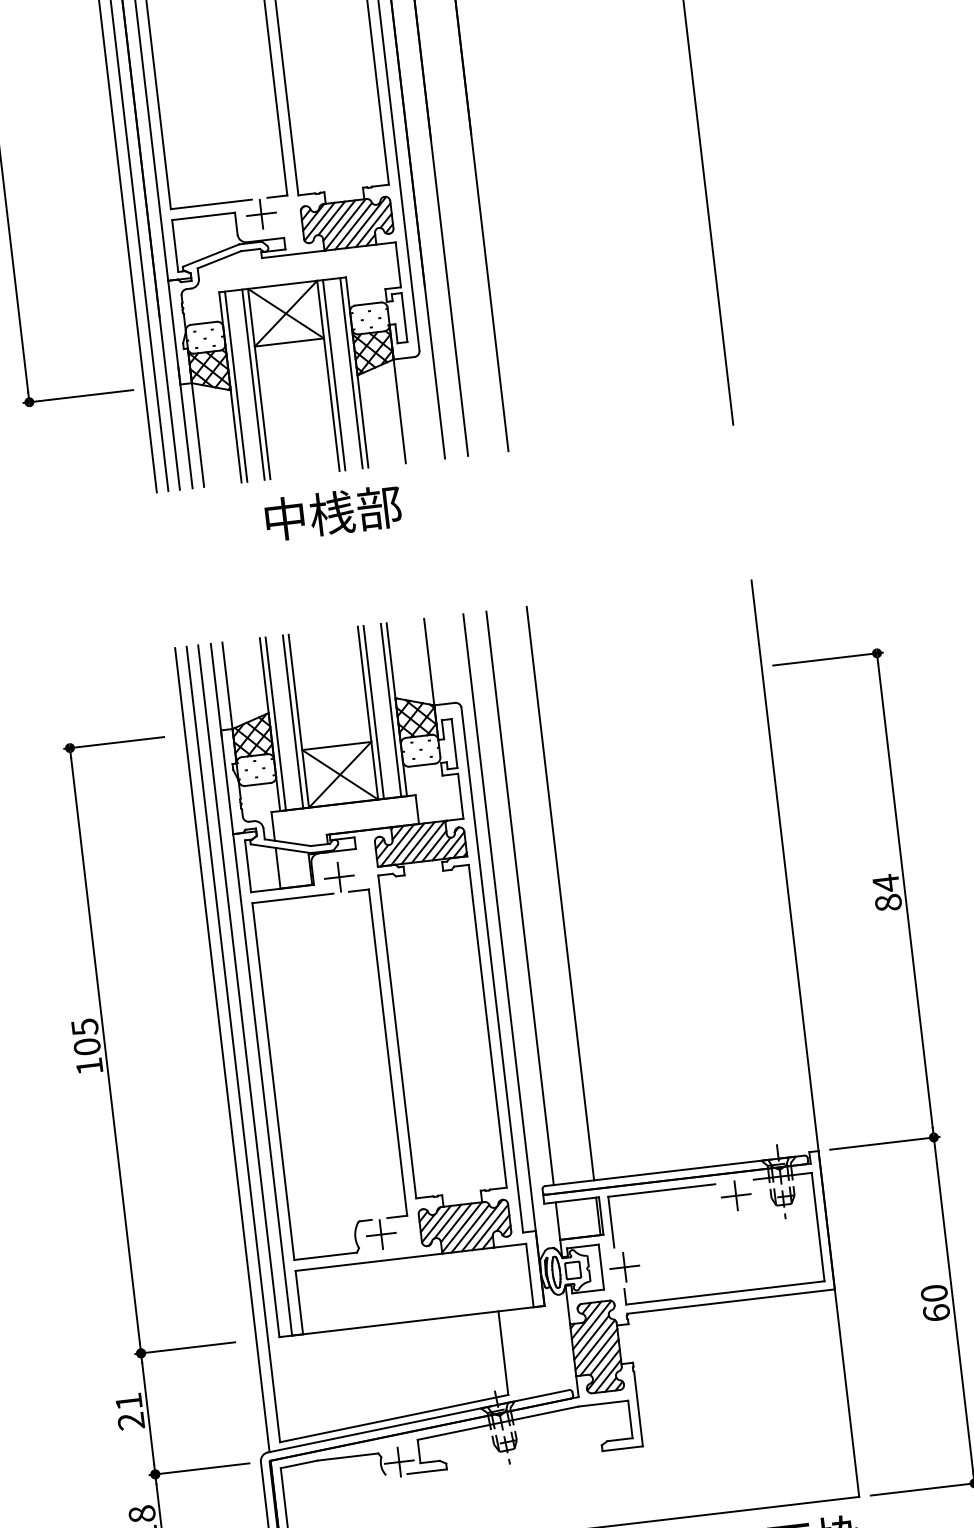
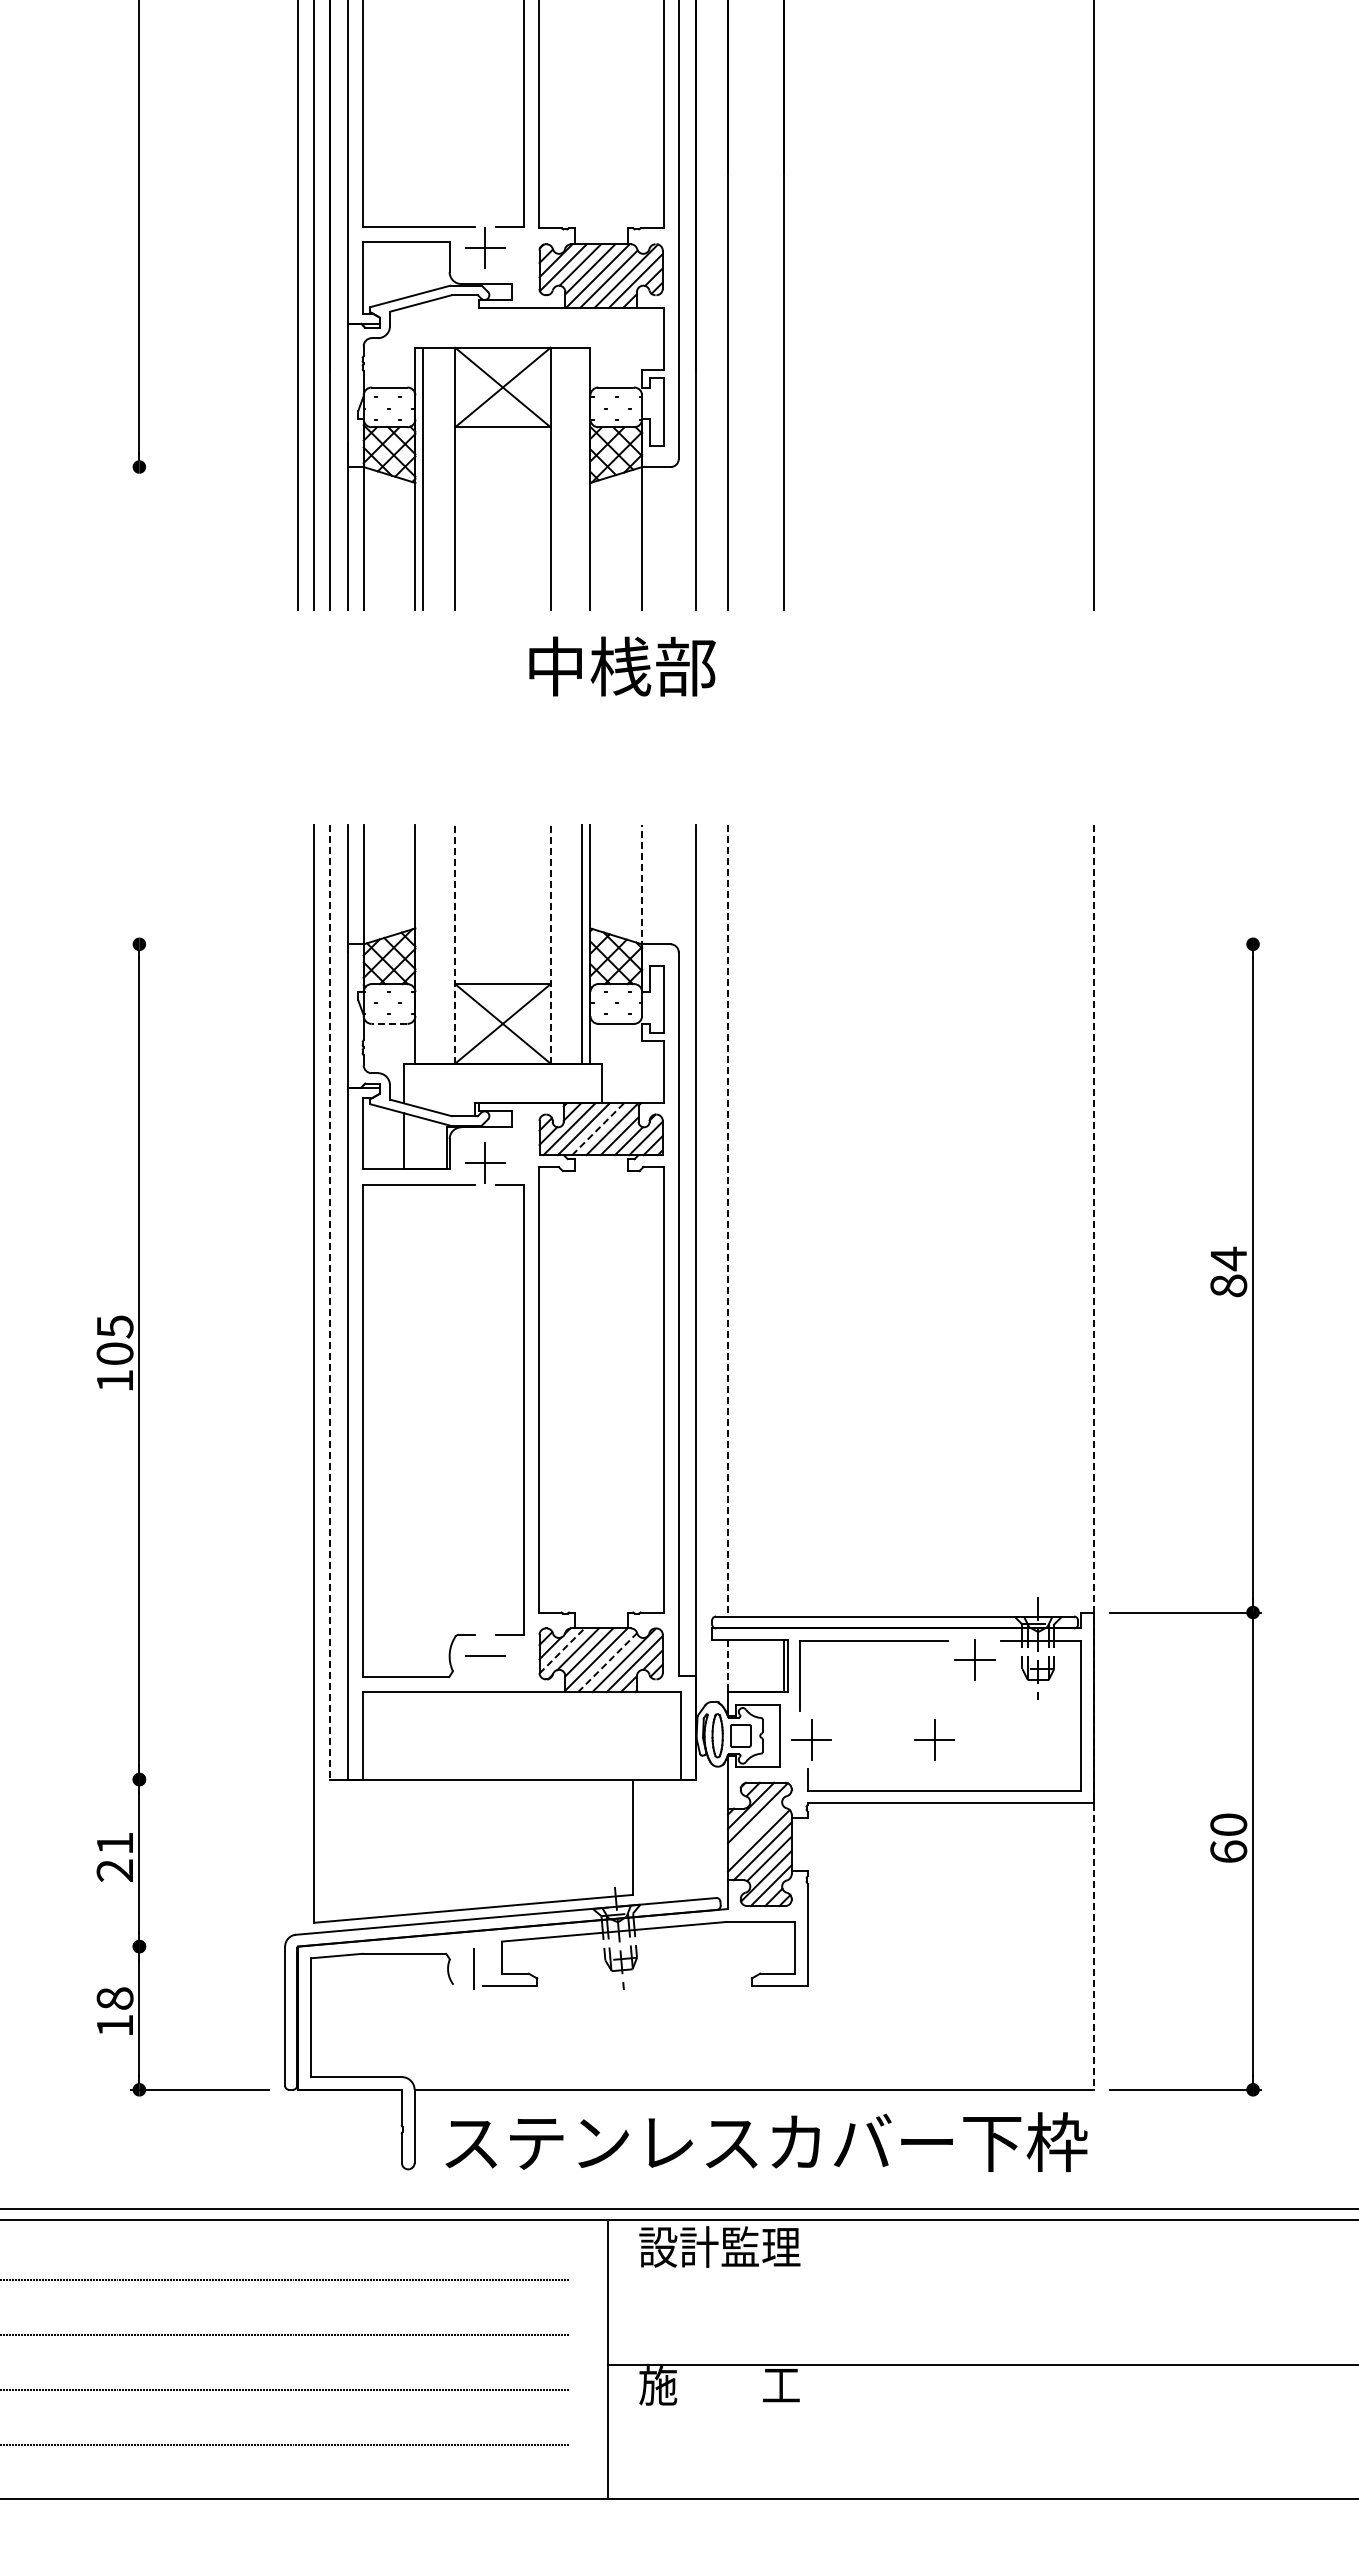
line: (351, 372) -> (582, 478), removed
line: (334, 374) -> (558, 478), removed
line: (253, 384) -> (447, 478), removed
line: (78, 396) -> (206, 467), removed
text: (333, 513) -> (622, 666), moved
line: (828, 659) -> (1185, 944), removed
line: (429, 663) -> (642, 886), solid -> dashed
line: (367, 712) -> (550, 943), solid -> dashed
line: (373, 712) -> (558, 944), removed
line: (298, 720) -> (455, 943), solid -> dashed
line: (293, 722) -> (447, 944), removed
line: (275, 724) -> (423, 944), removed
line: (114, 743) -> (200, 944), removed
line: (257, 784) -> (389, 1023), solid -> dashed
line: (418, 843) -> (598, 1129), solid -> dashed
line: (560, 893) -> (783, 1220), removed
line: (520, 898) -> (728, 1220), solid -> dashed
line: (238, 991) -> (330, 1302), solid -> dashed
line: (805, 1038) -> (1093, 1457), solid -> dashed
line: (222, 1049) -> (298, 1379), removed
line: (558, 1221) -> (728, 1666), solid -> dashed
line: (436, 1224) -> (562, 1651), solid -> dashed
line: (470, 1228) -> (607, 1662), solid -> dashed
line: (381, 1234) -> (485, 1656), removed
part: (713, 1256) -> (934, 1739), added
line: (591, 1337) -> (755, 1830), removed
line: (185, 1348) -> (200, 1779), removed
line: (399, 1461) -> (473, 1968), removed
line: (199, 1469) -> (200, 1946), removed

